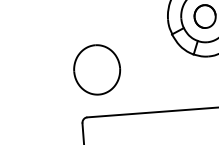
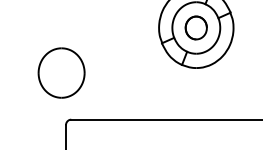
part: (96, 69) -> (61, 72), moved

